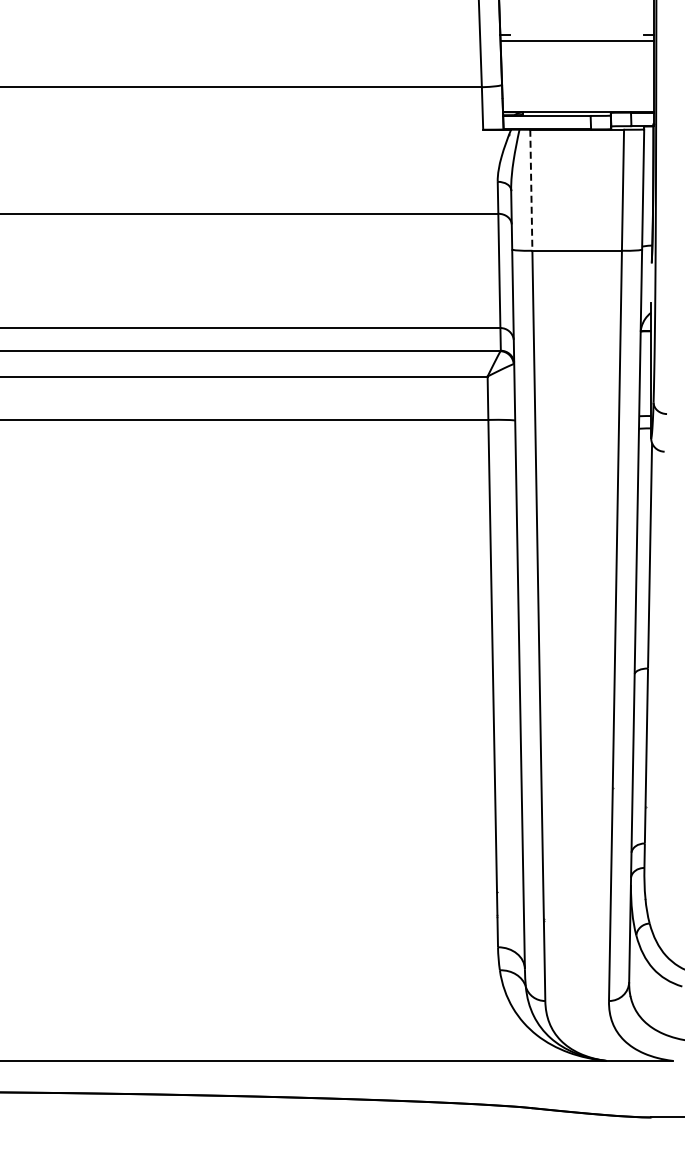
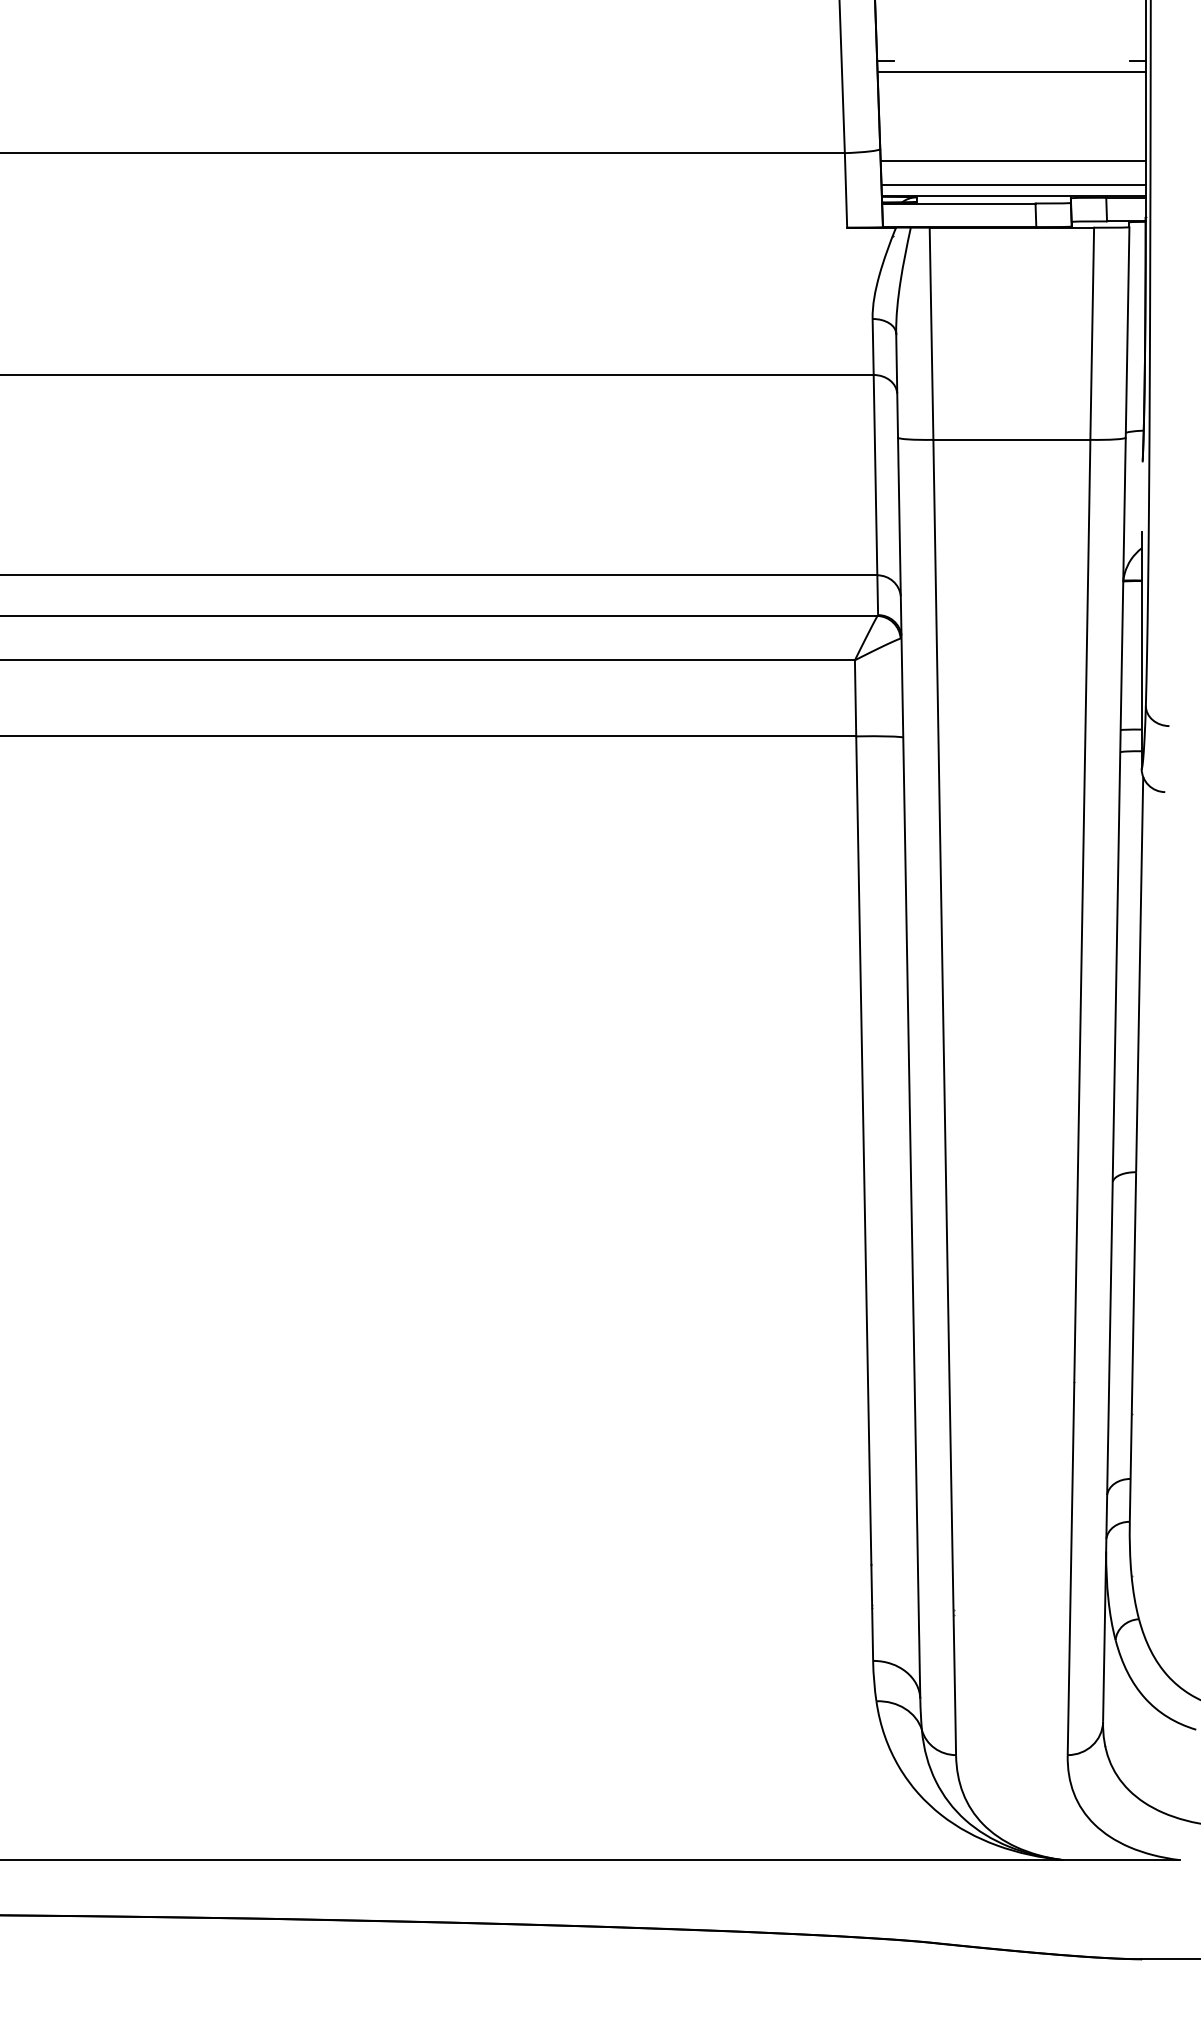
line: (577, 91) -> (1012, 160), added
line: (577, 105) -> (1012, 185), added
line: (531, 190) -> (931, 334), dashed -> solid

